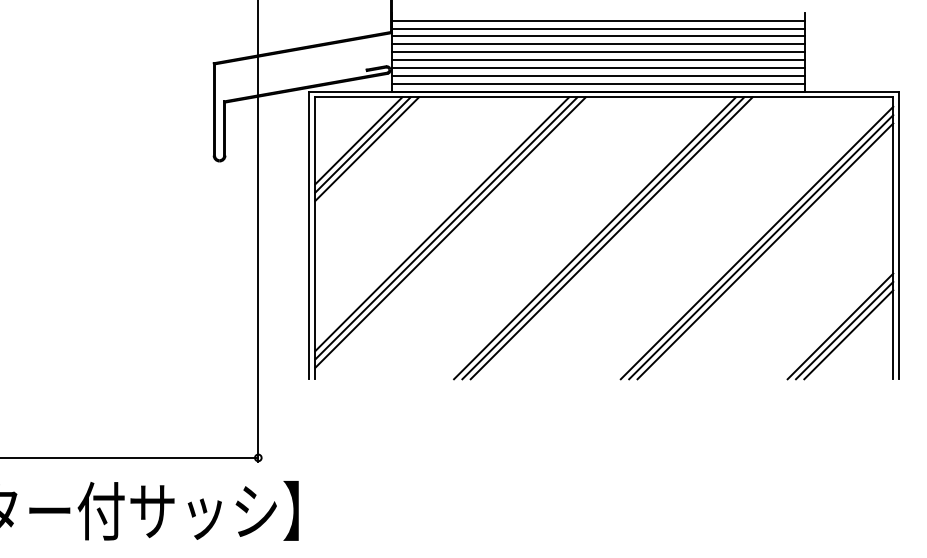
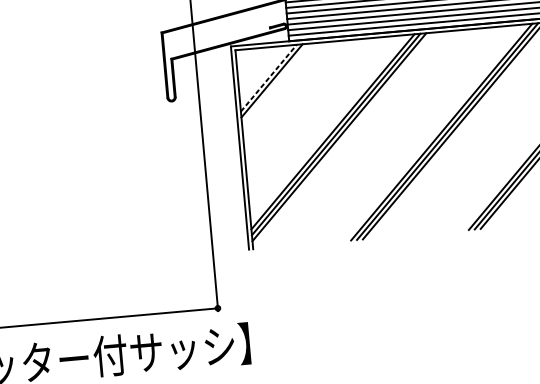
line: (359, 140) -> (269, 77), solid -> dashed
line: (366, 149) -> (274, 83), removed

